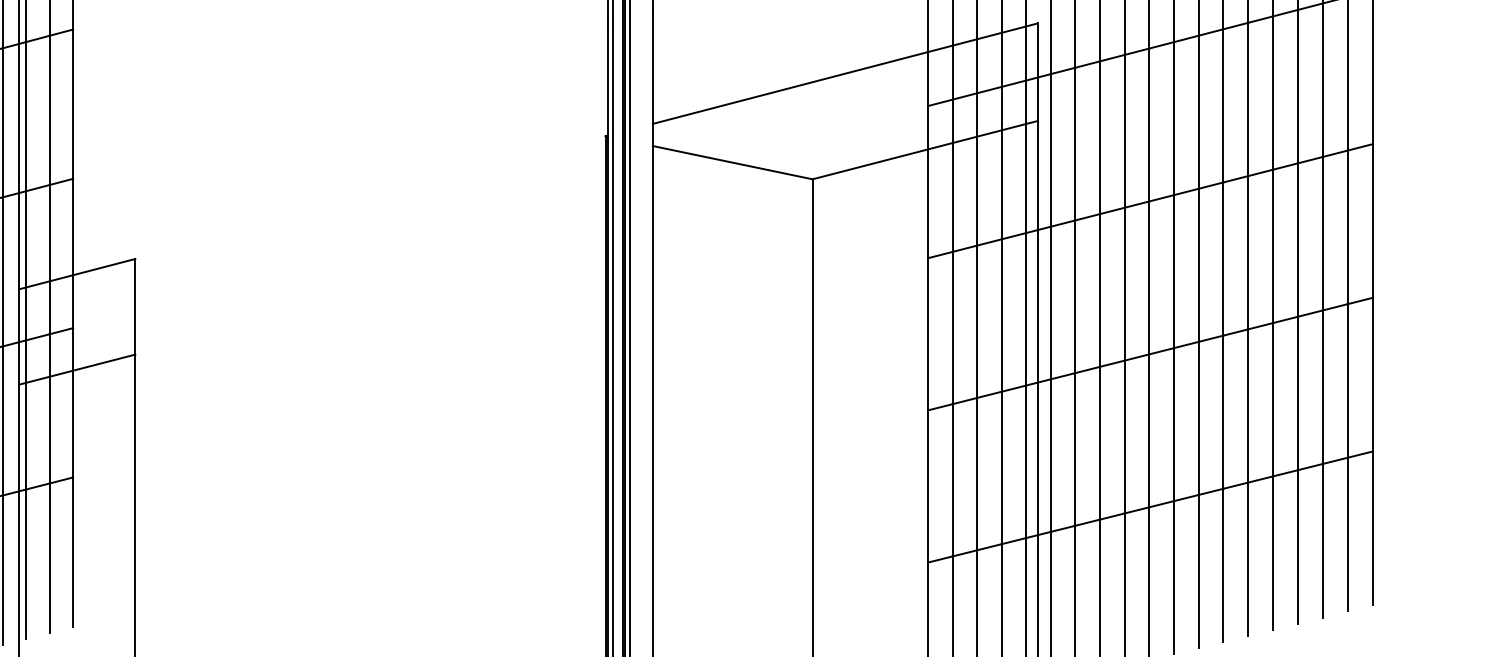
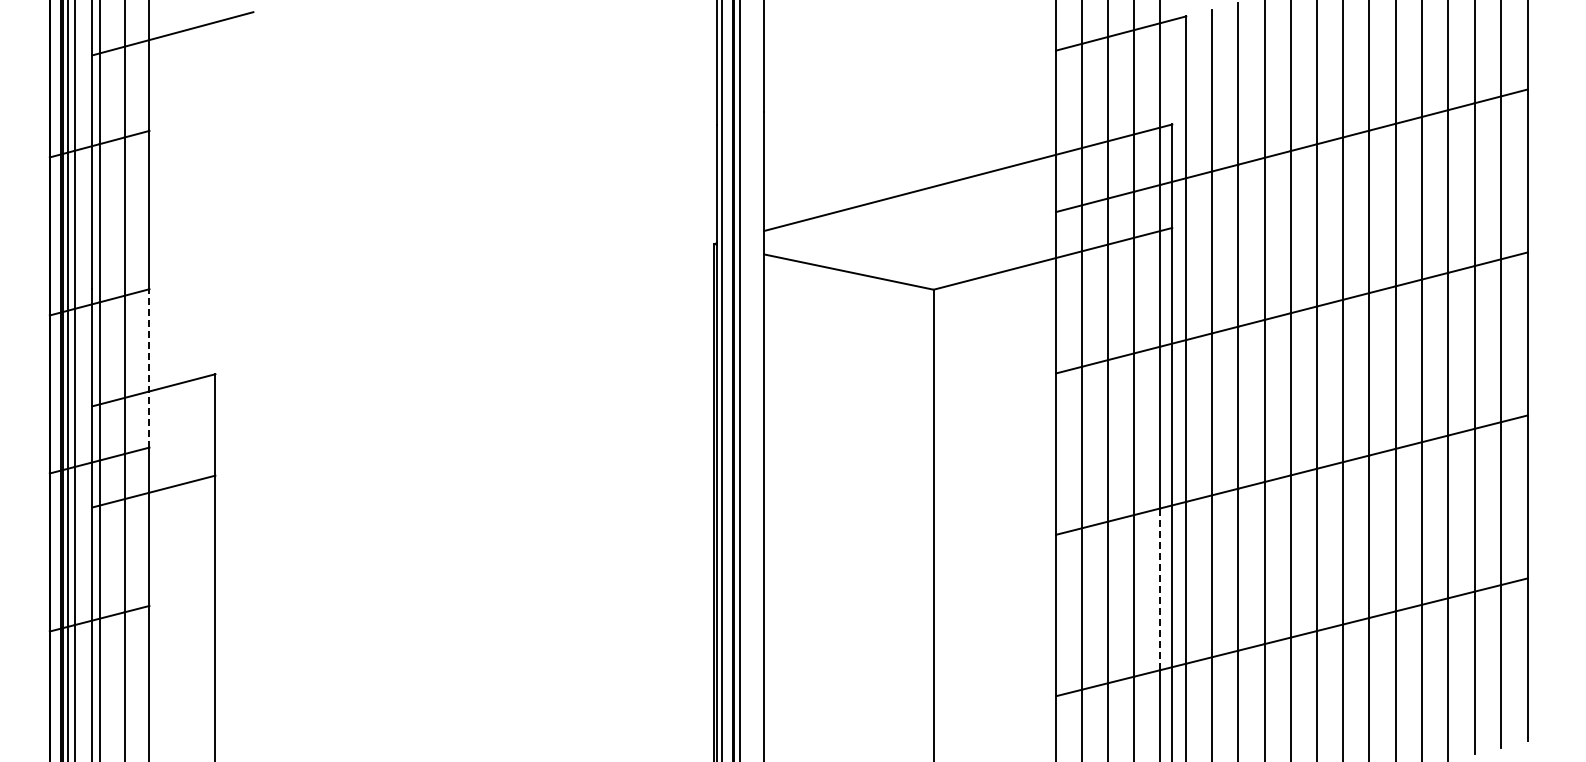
line: (73, 252) -> (149, 367), solid -> dashed
line: (1026, 461) -> (1160, 589), solid -> dashed

